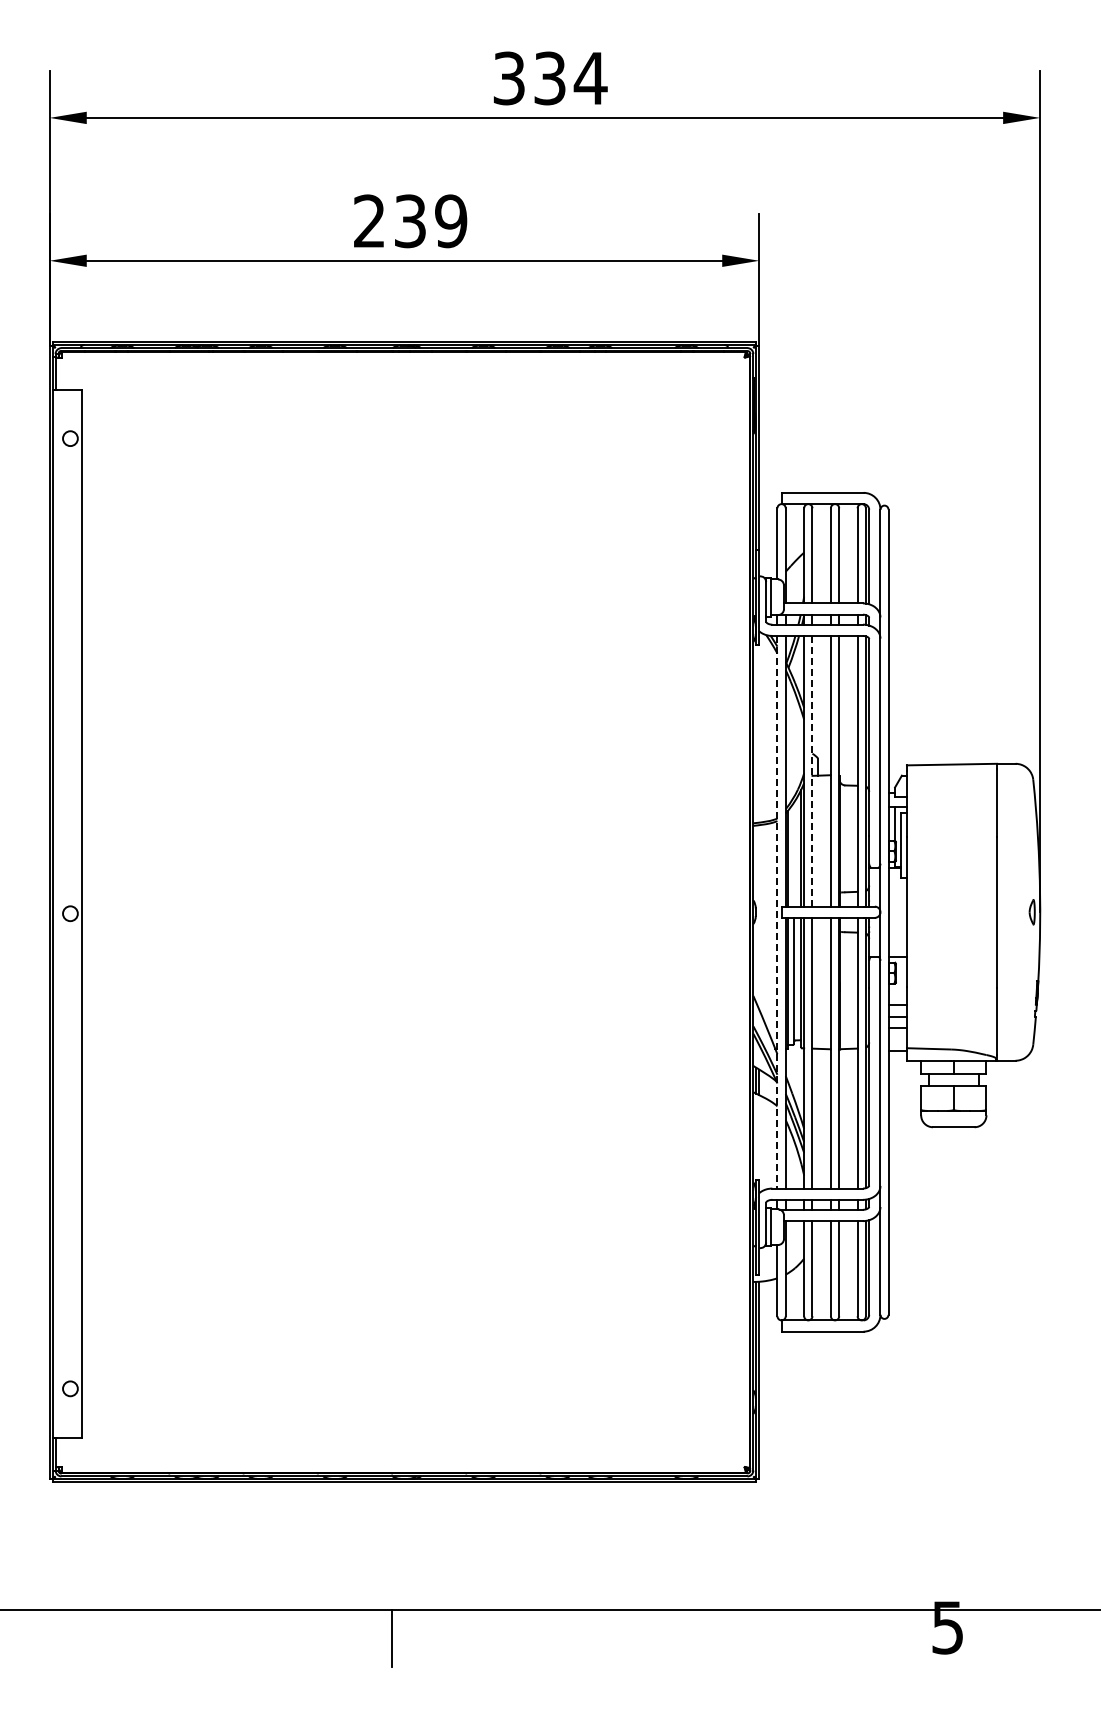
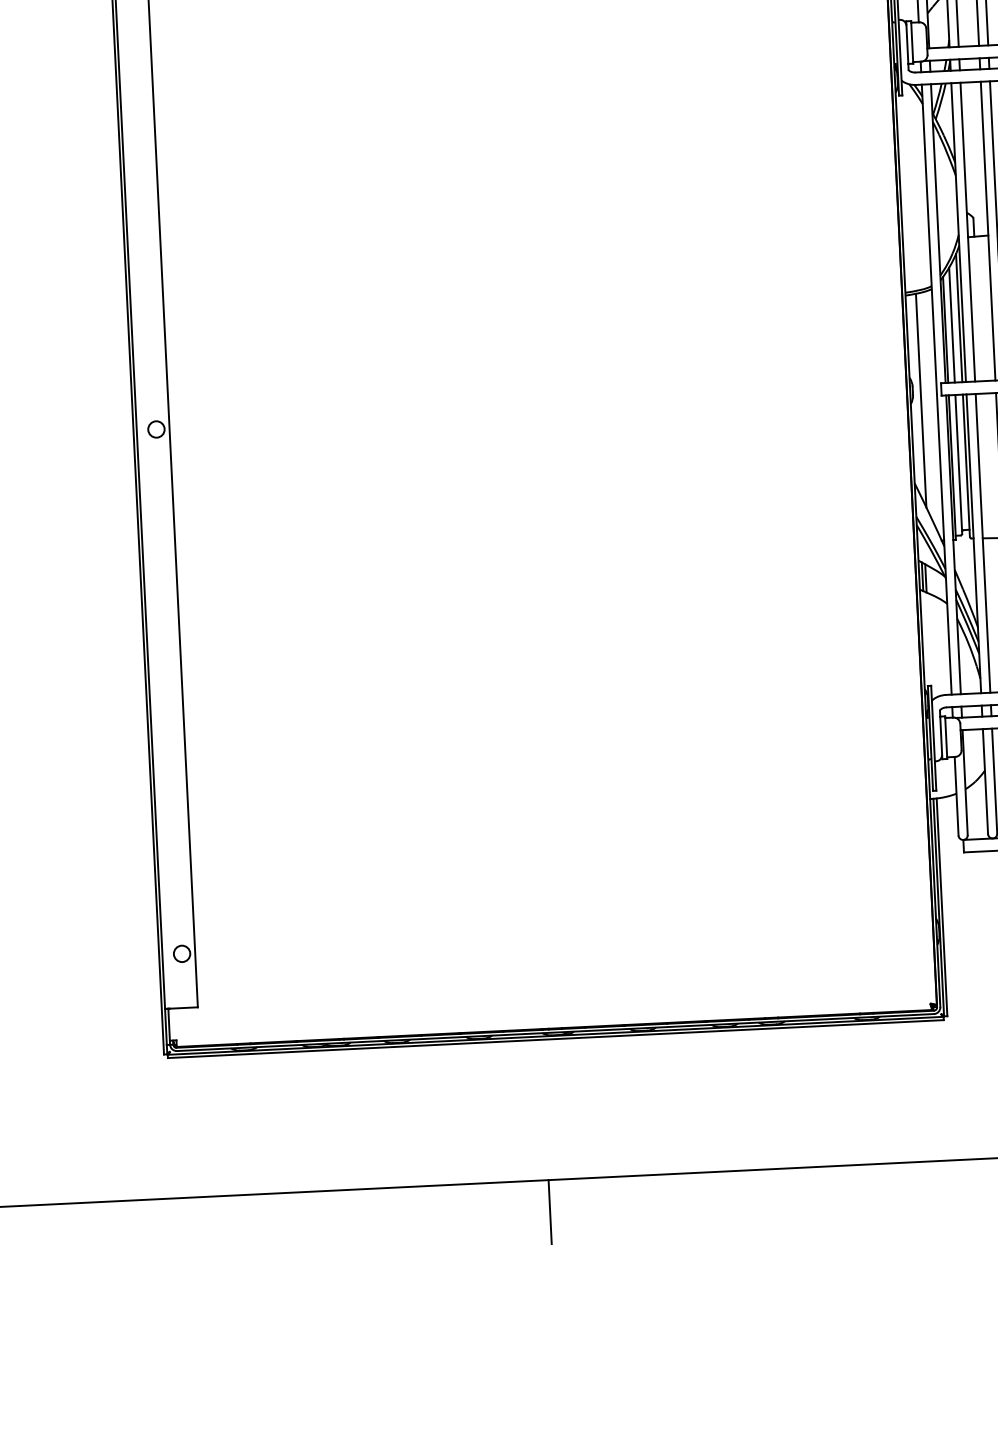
line: (812, 770) -> (967, 231), dashed -> solid
line: (794, 854) -> (952, 325), added
line: (777, 912) -> (936, 389), dashed -> solid
line: (762, 921) -> (920, 400), added

